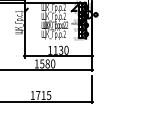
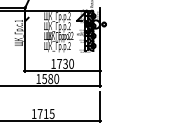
text: (55, 49) -> (59, 63), 1130 -> 1730

